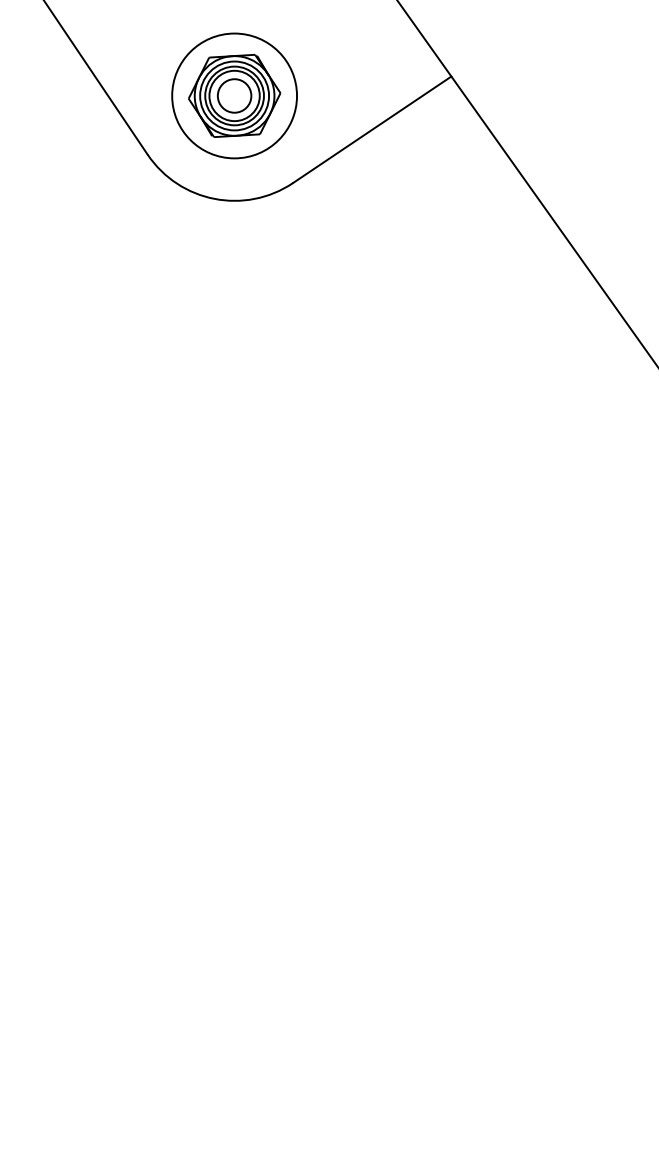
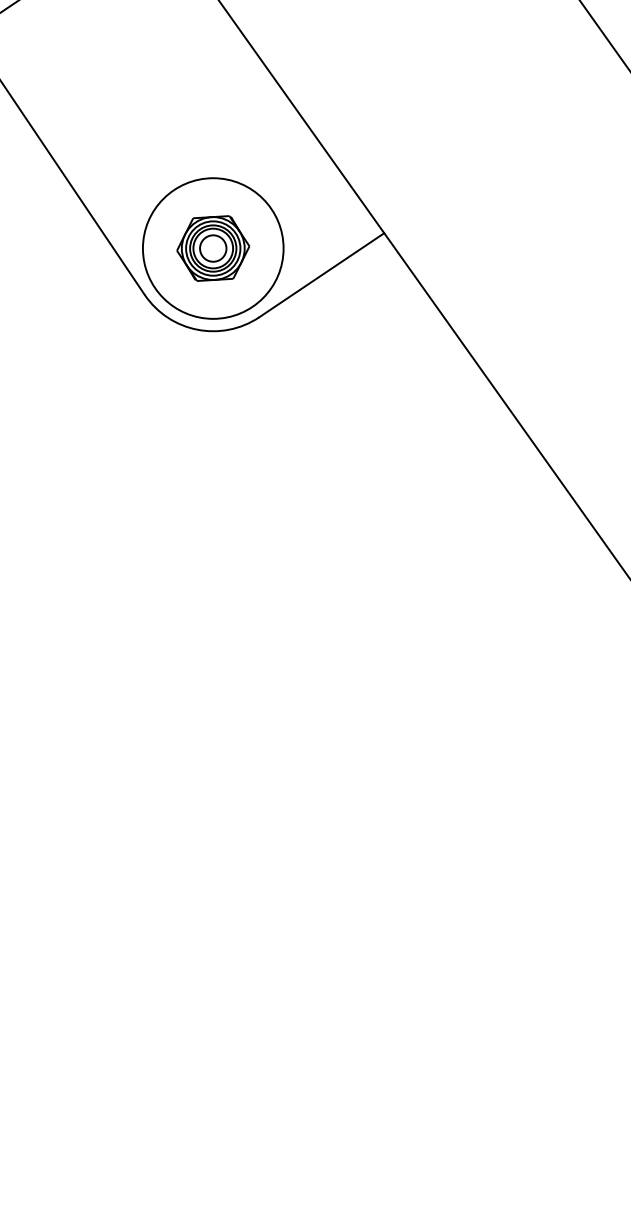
circle: (233, 95) -> (212, 248), size x1.43

